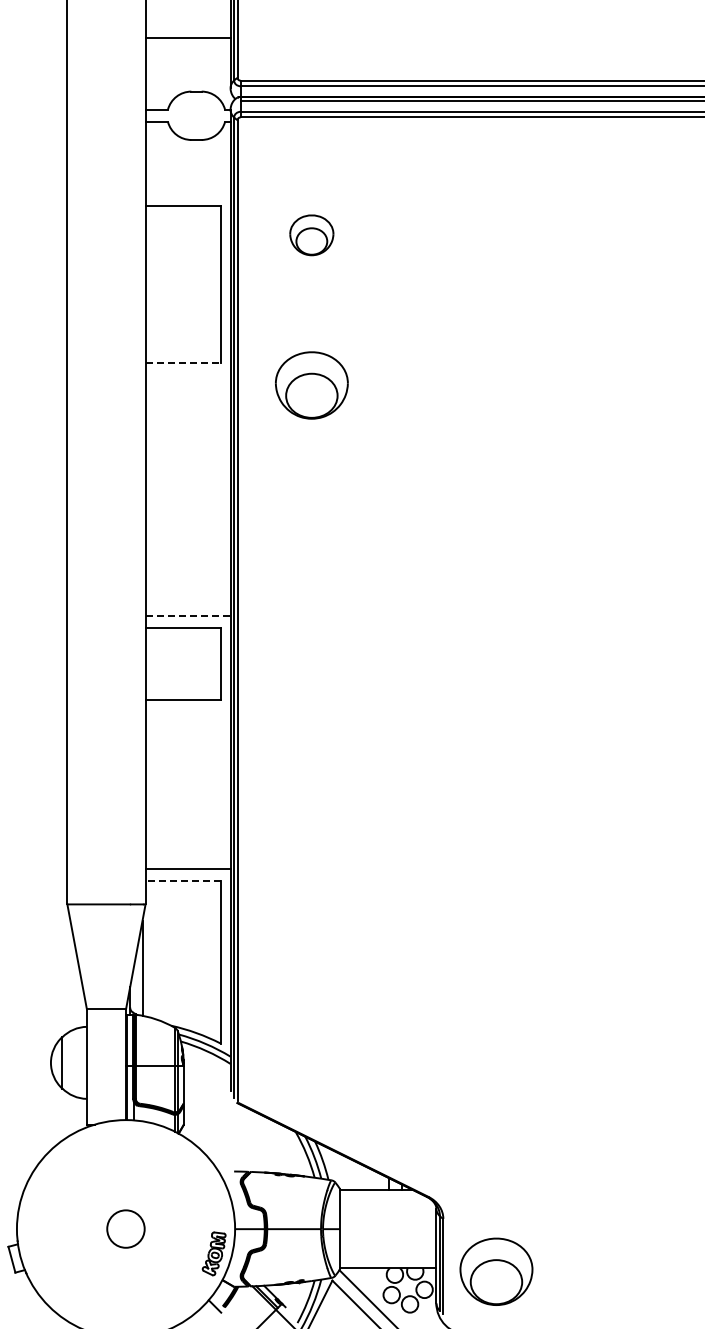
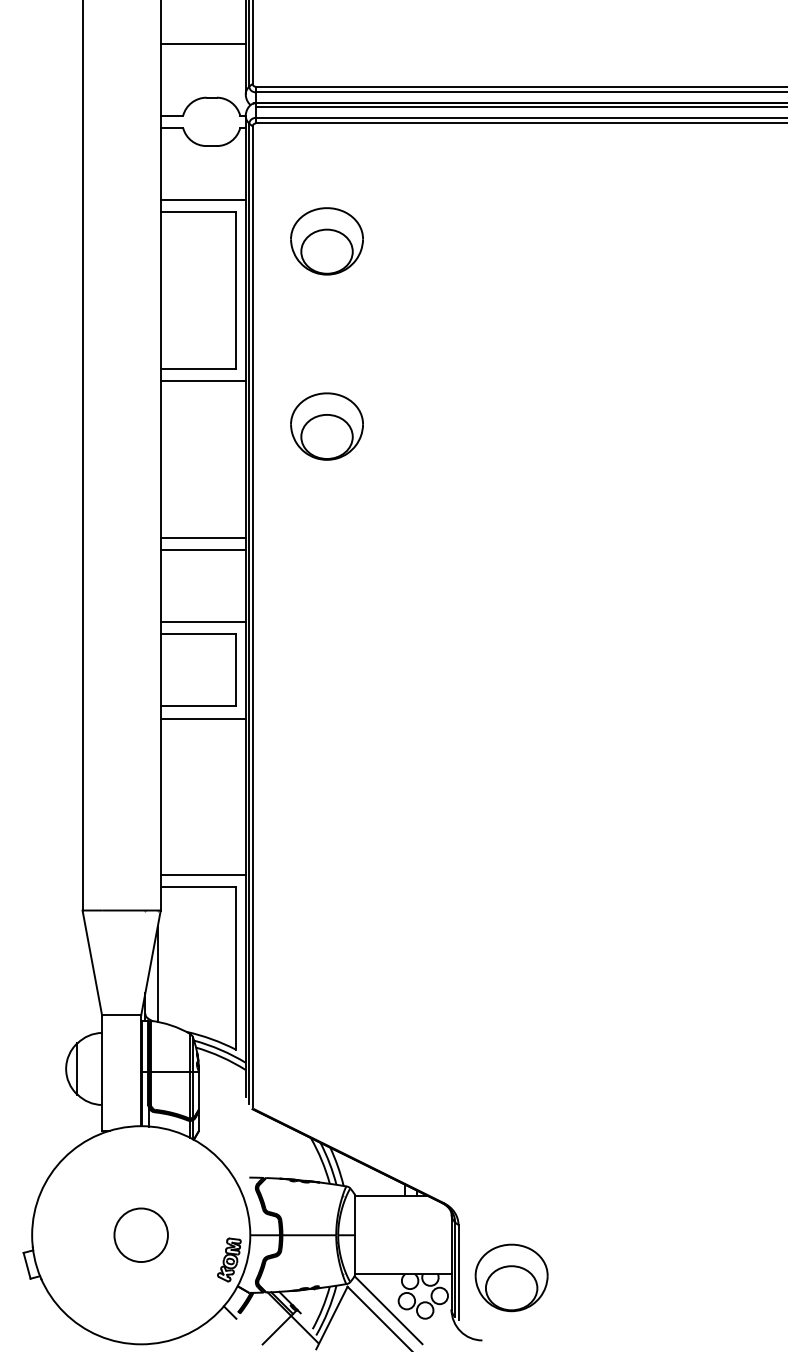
line: (187, 194) -> (202, 200), added
part: (311, 235) -> (326, 241), size x1.67
line: (183, 362) -> (198, 368), dashed -> solid
line: (187, 375) -> (202, 381), added
part: (311, 385) -> (326, 426), moved
line: (187, 531) -> (202, 537), added
line: (187, 543) -> (202, 549), added
line: (188, 615) -> (203, 621), dashed -> solid
line: (187, 712) -> (202, 718), added
line: (183, 881) -> (198, 887), dashed -> solid
circle: (125, 1228) -> (140, 1234), size x1.43

